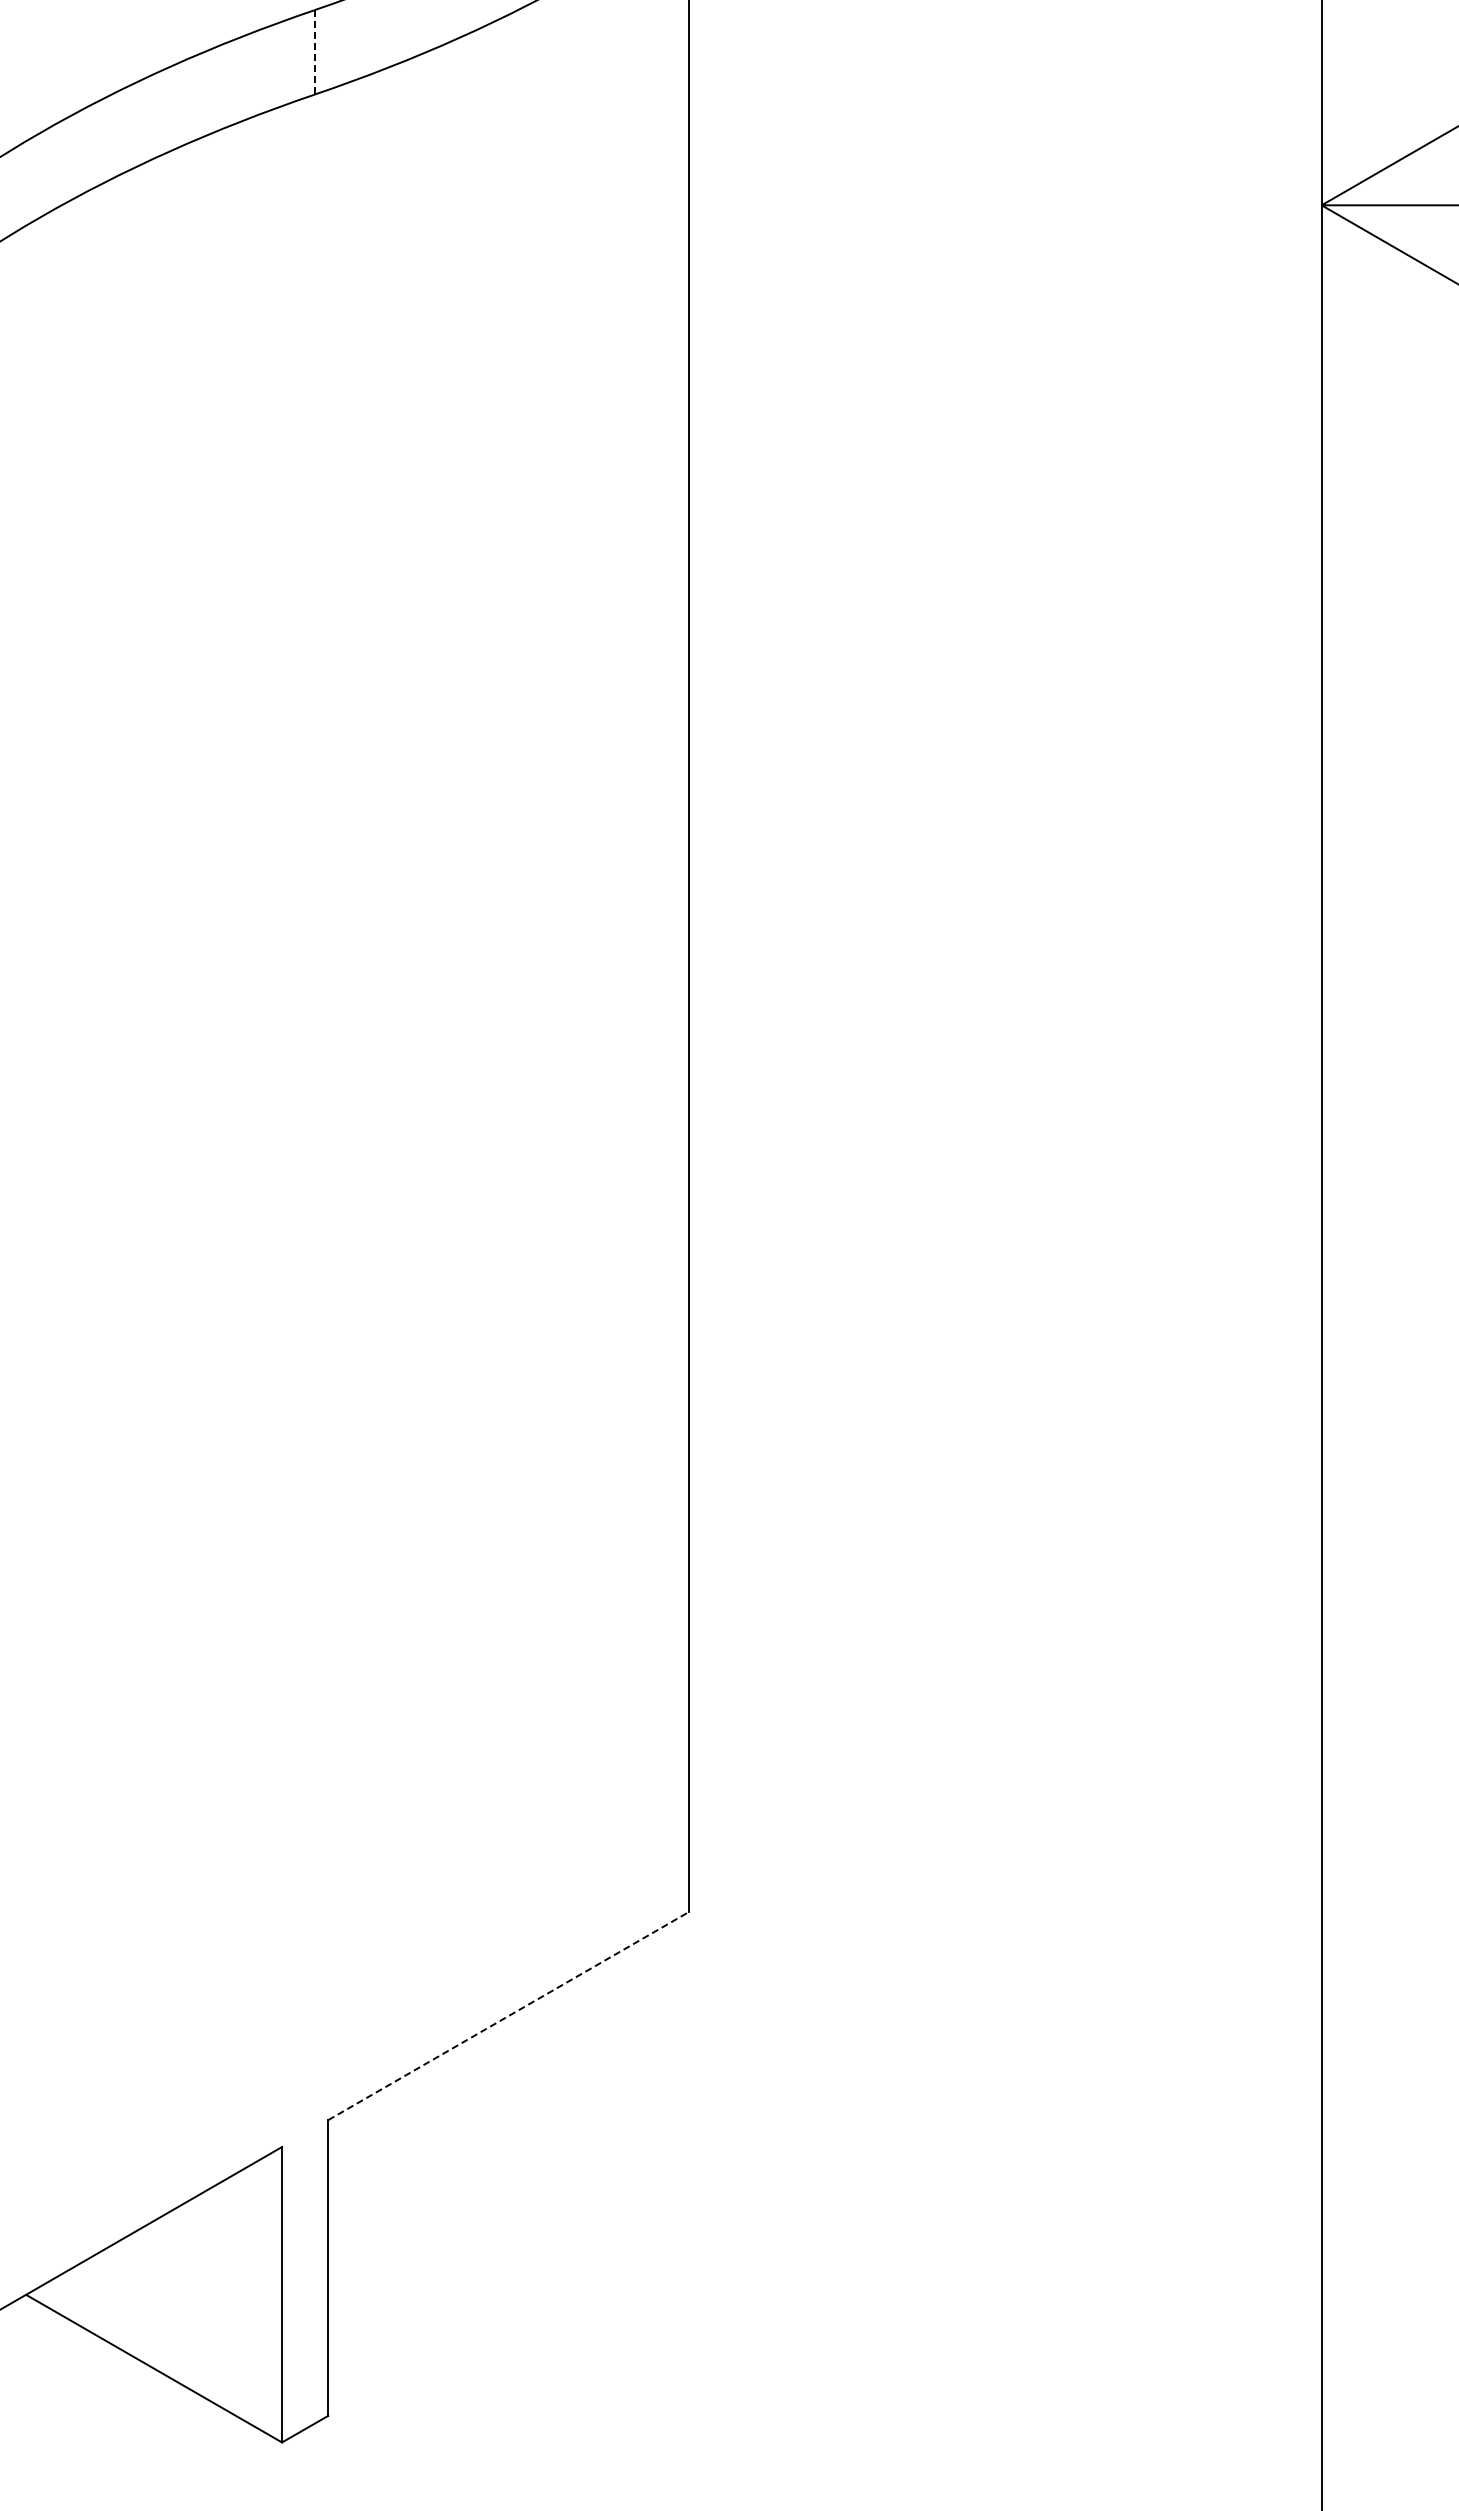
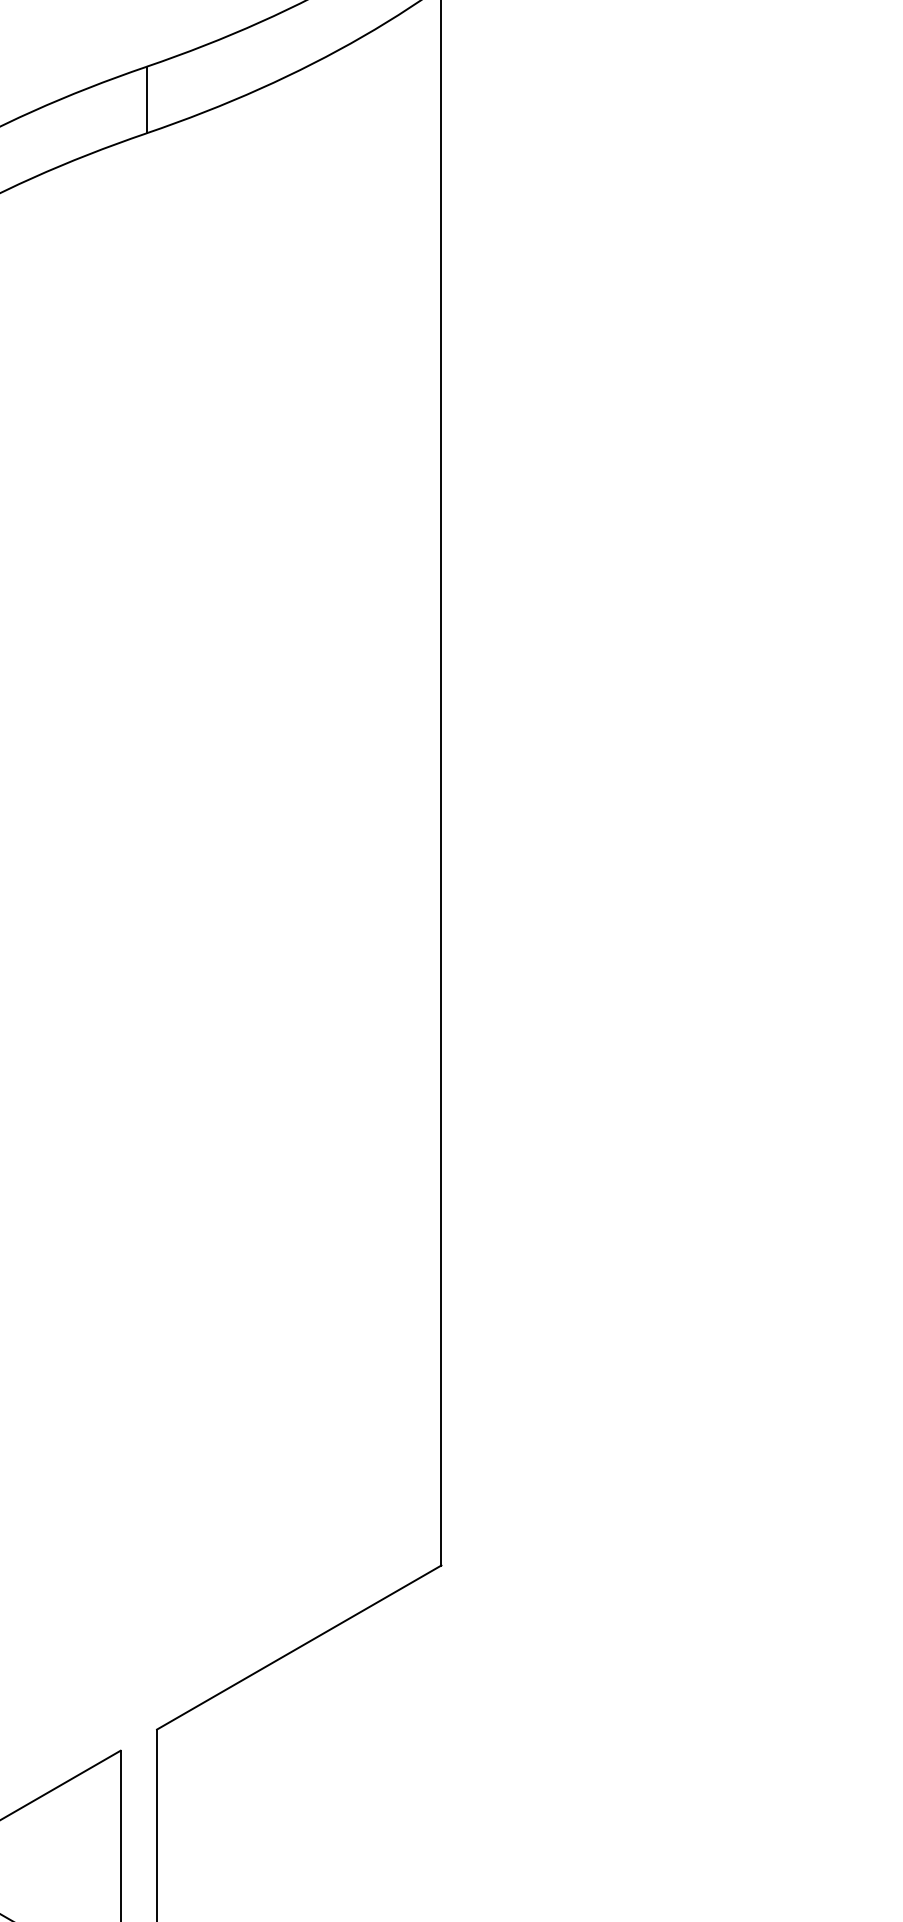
line: (315, 52) -> (147, 100), dashed -> solid
line: (509, 2015) -> (299, 1647), dashed -> solid

